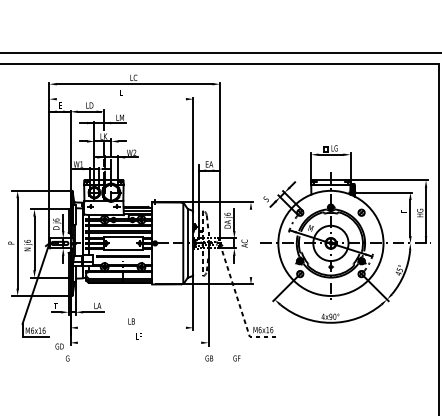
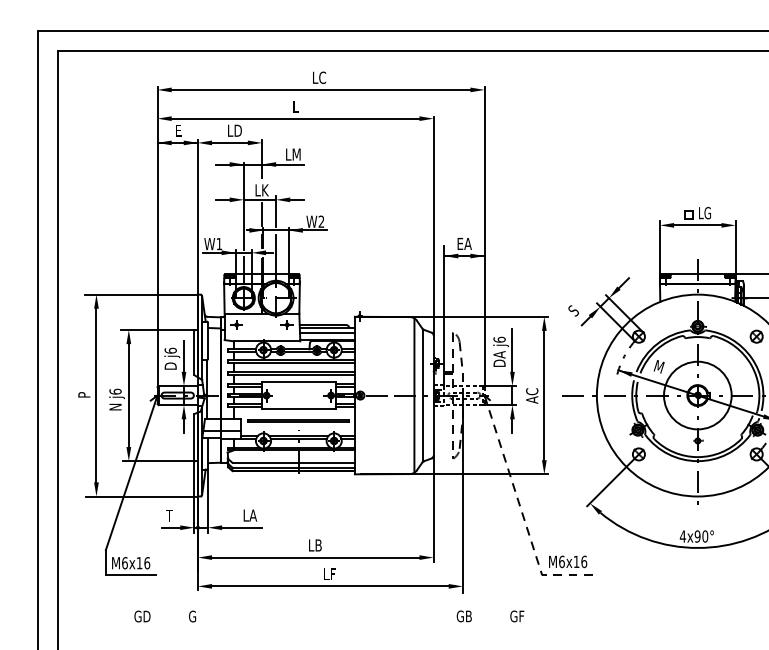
line: (121, 99) -> (295, 119), added
line: (250, 243) -> (543, 395), added
line: (132, 327) -> (316, 556), added
line: (140, 342) -> (332, 585), added
text: (59, 346) -> (142, 616), moved

